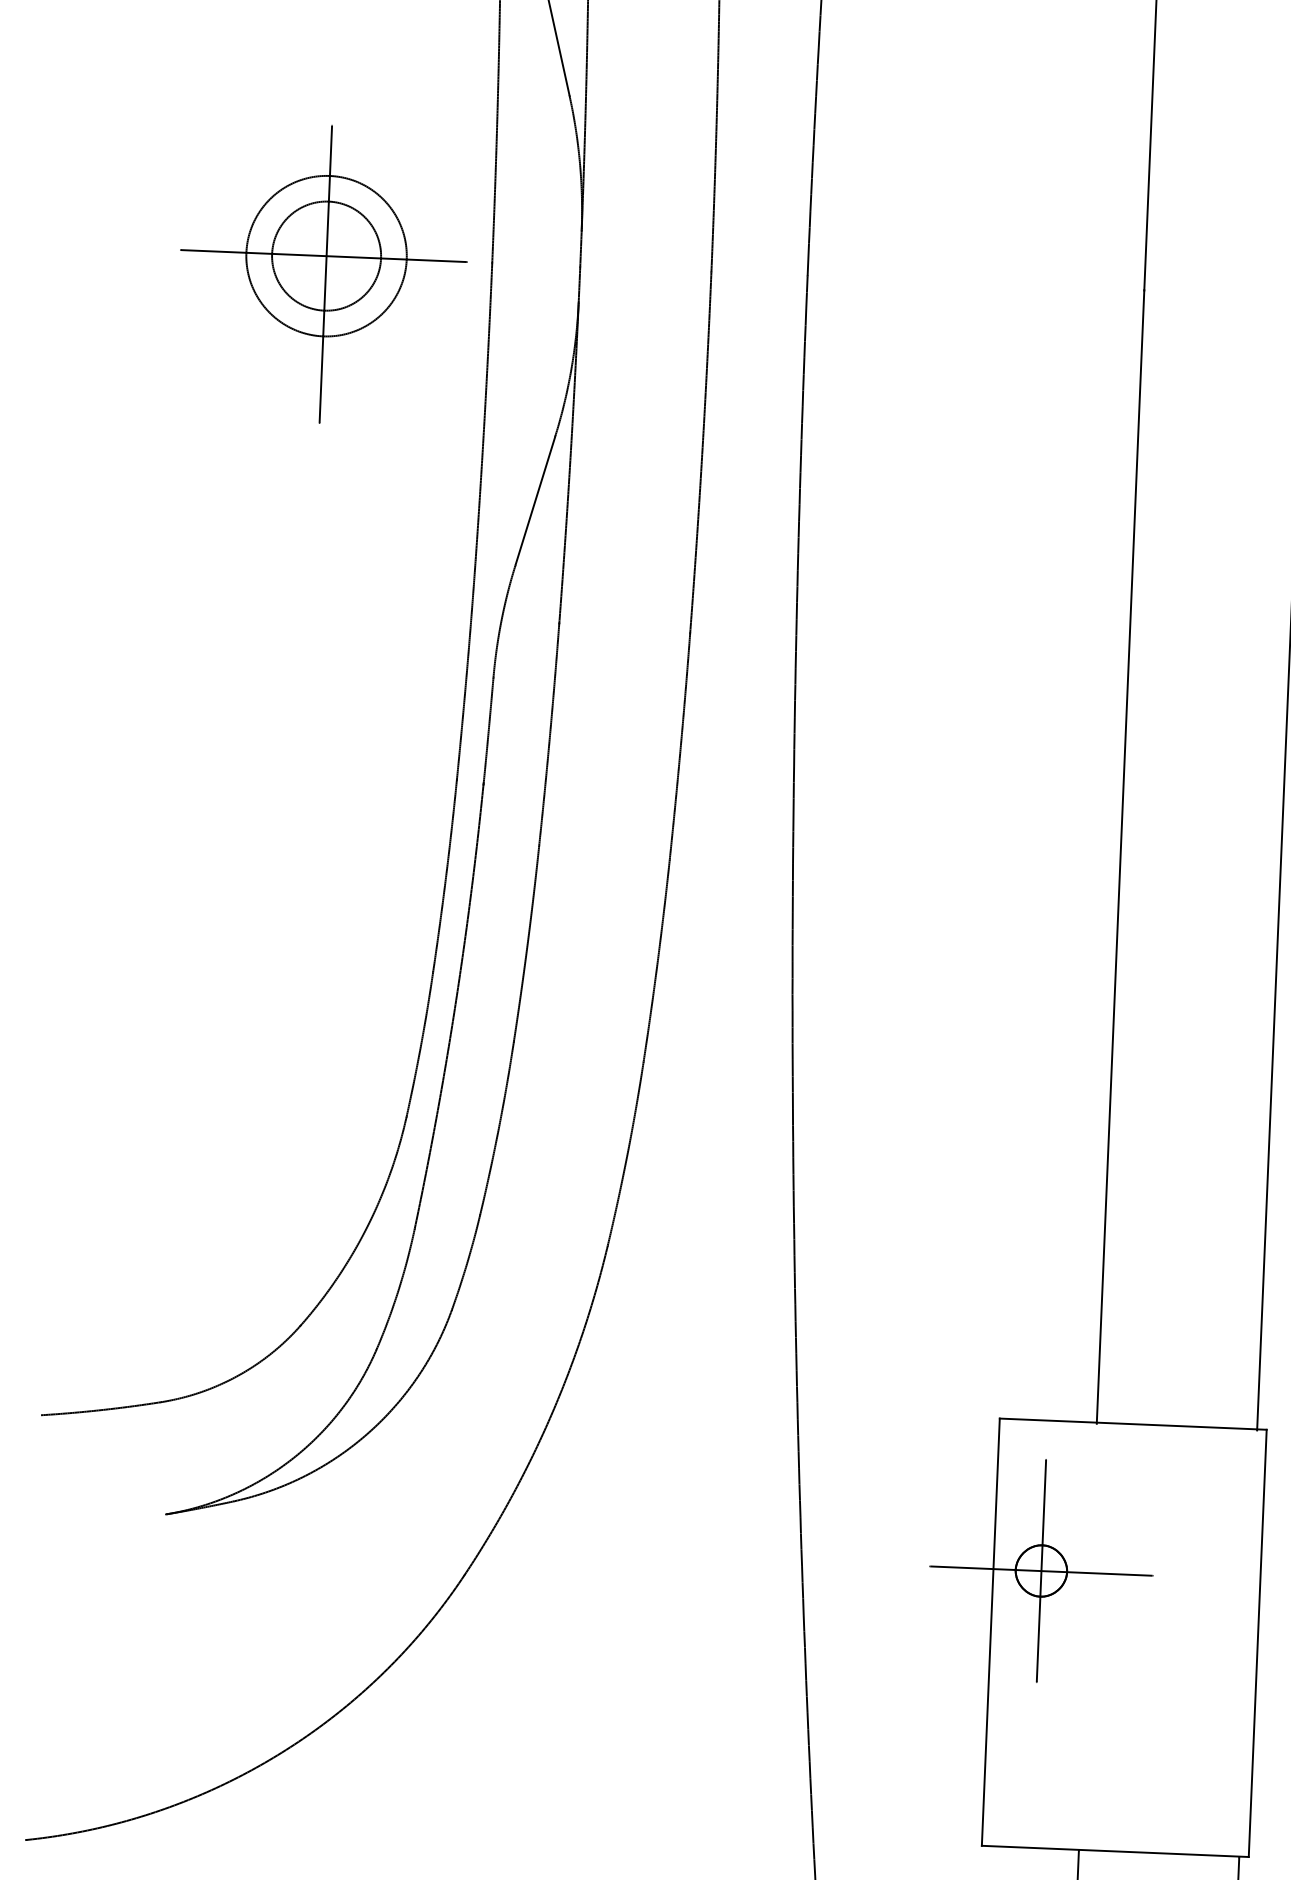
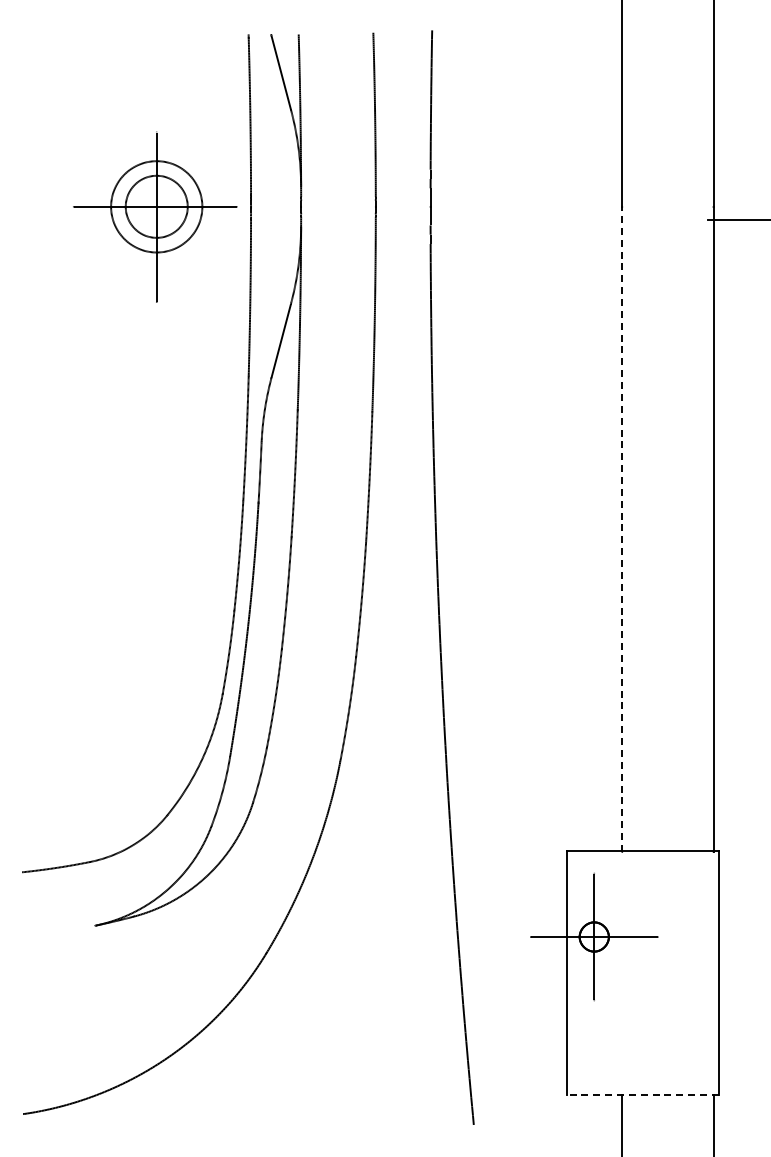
line: (1120, 857) -> (622, 529), solid -> dashed
line: (1114, 1851) -> (642, 1094), solid -> dashed

